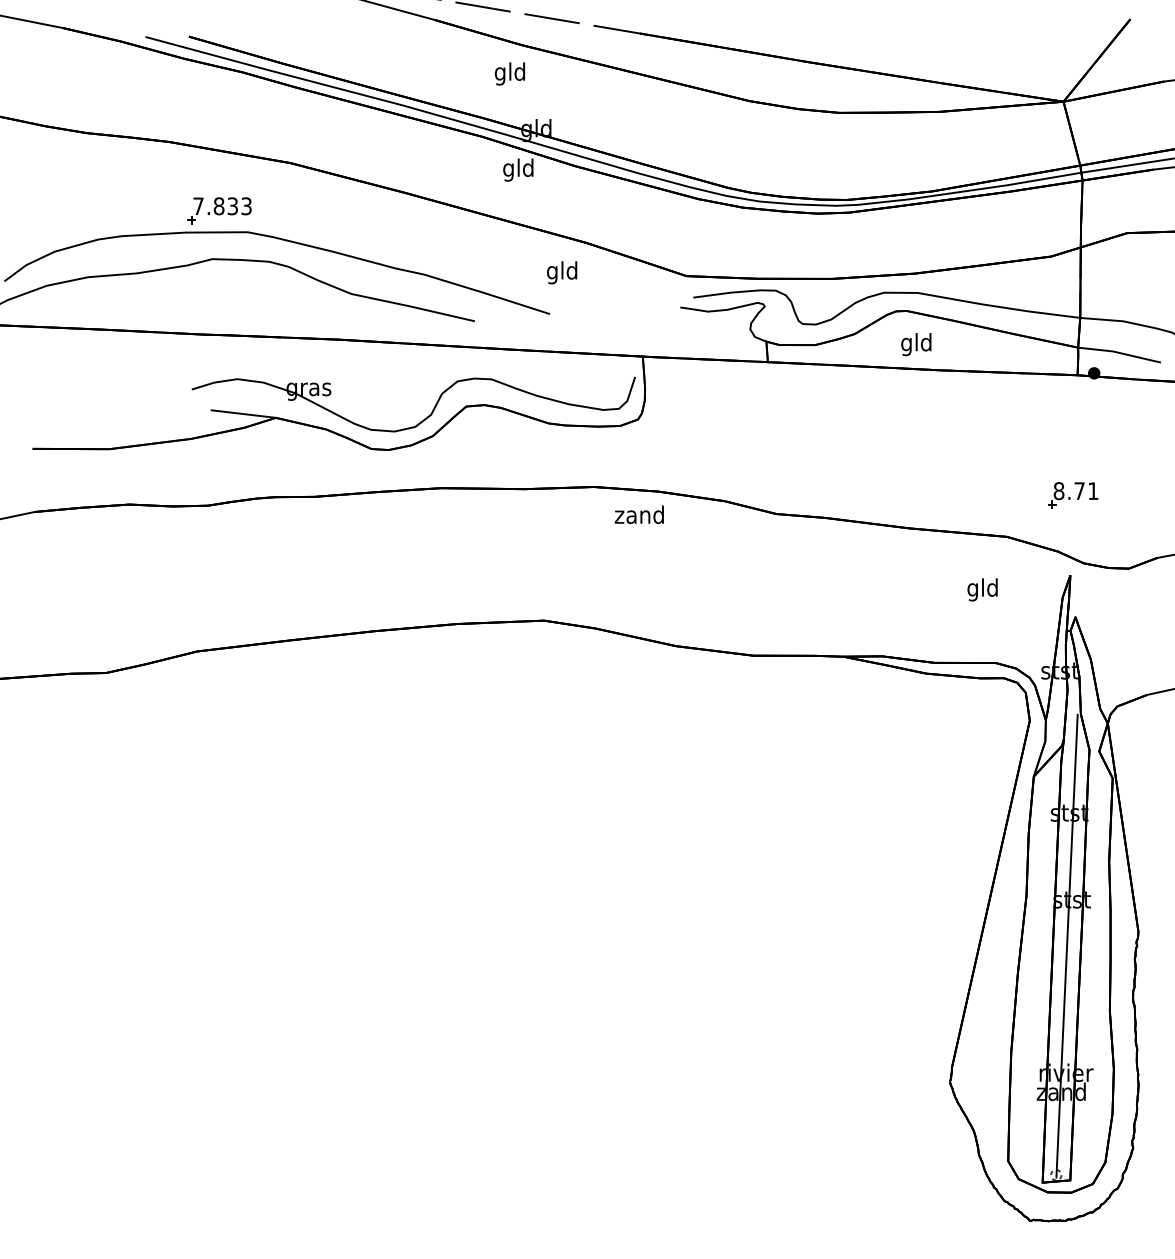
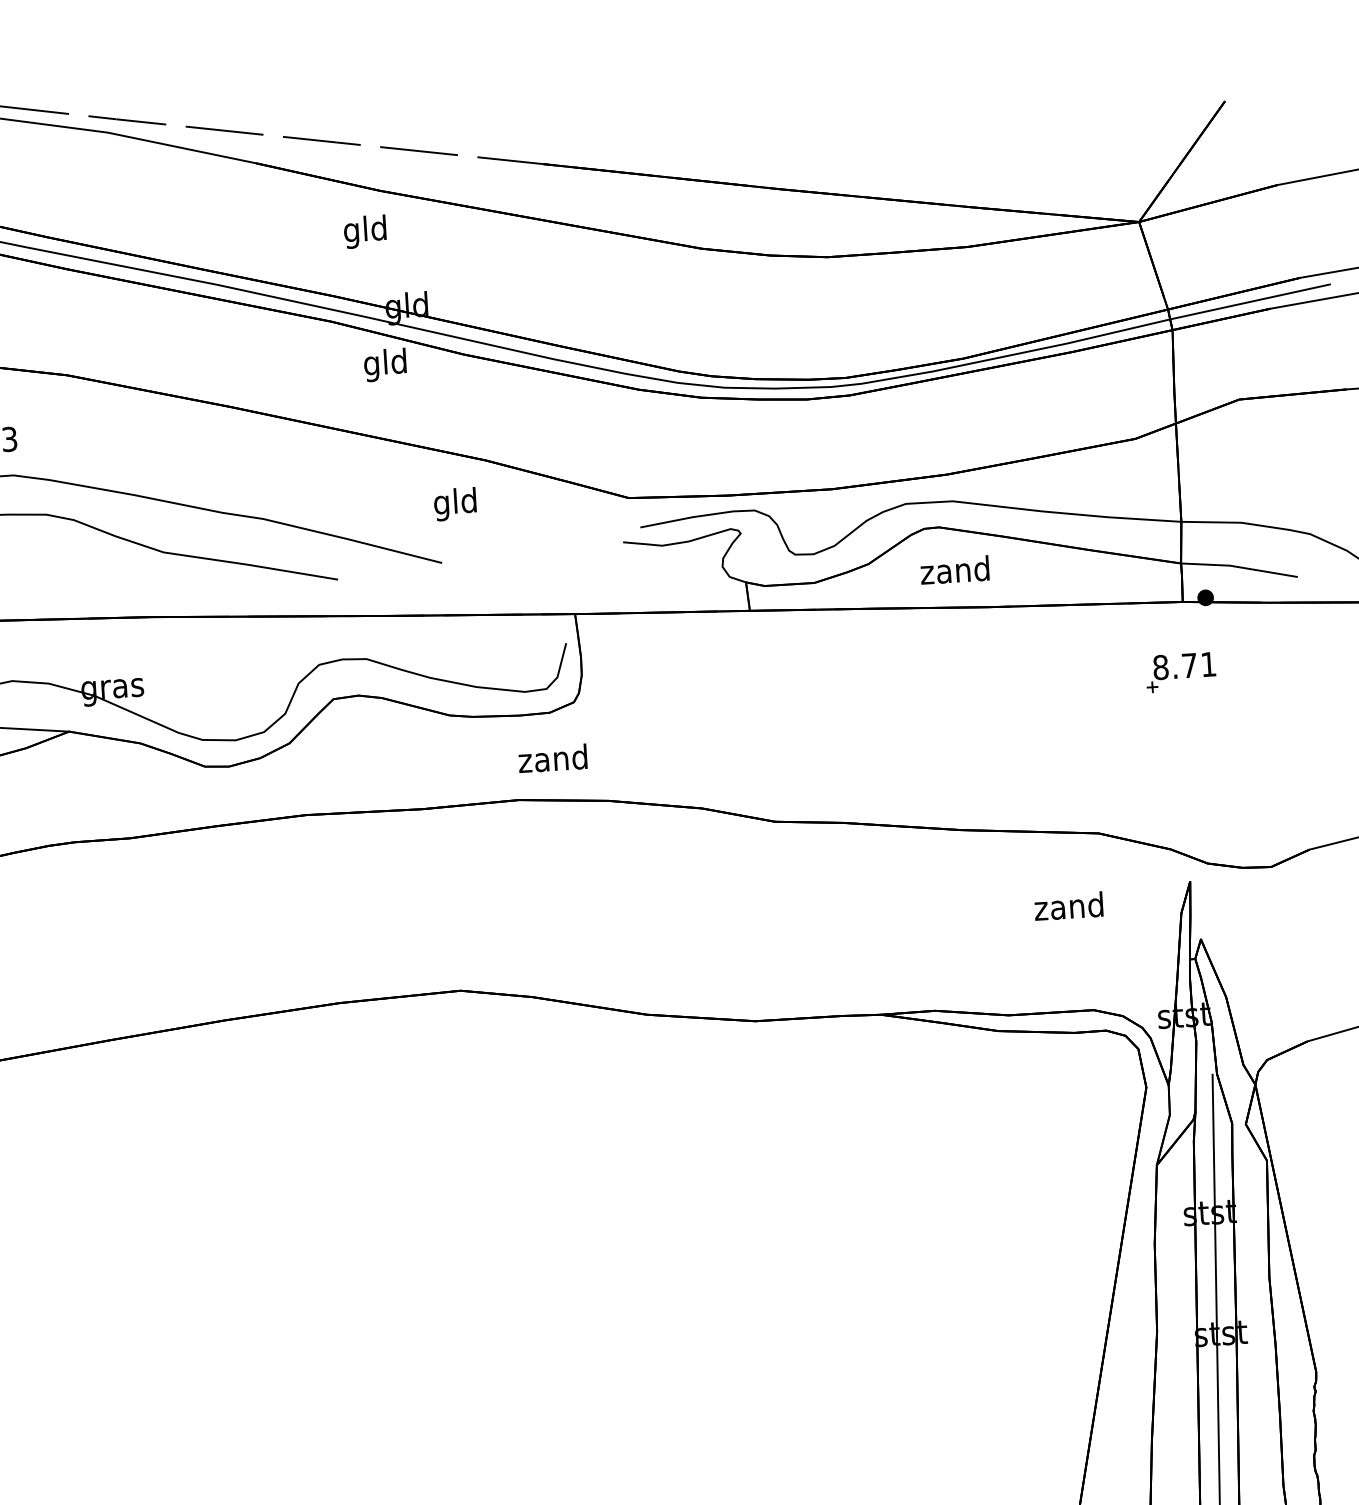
text: (915, 344) -> (954, 573), gld -> zand
part: (1073, 495) -> (1181, 672), moved
text: (638, 514) -> (551, 758), moved
text: (982, 589) -> (1068, 908), gld -> zand

